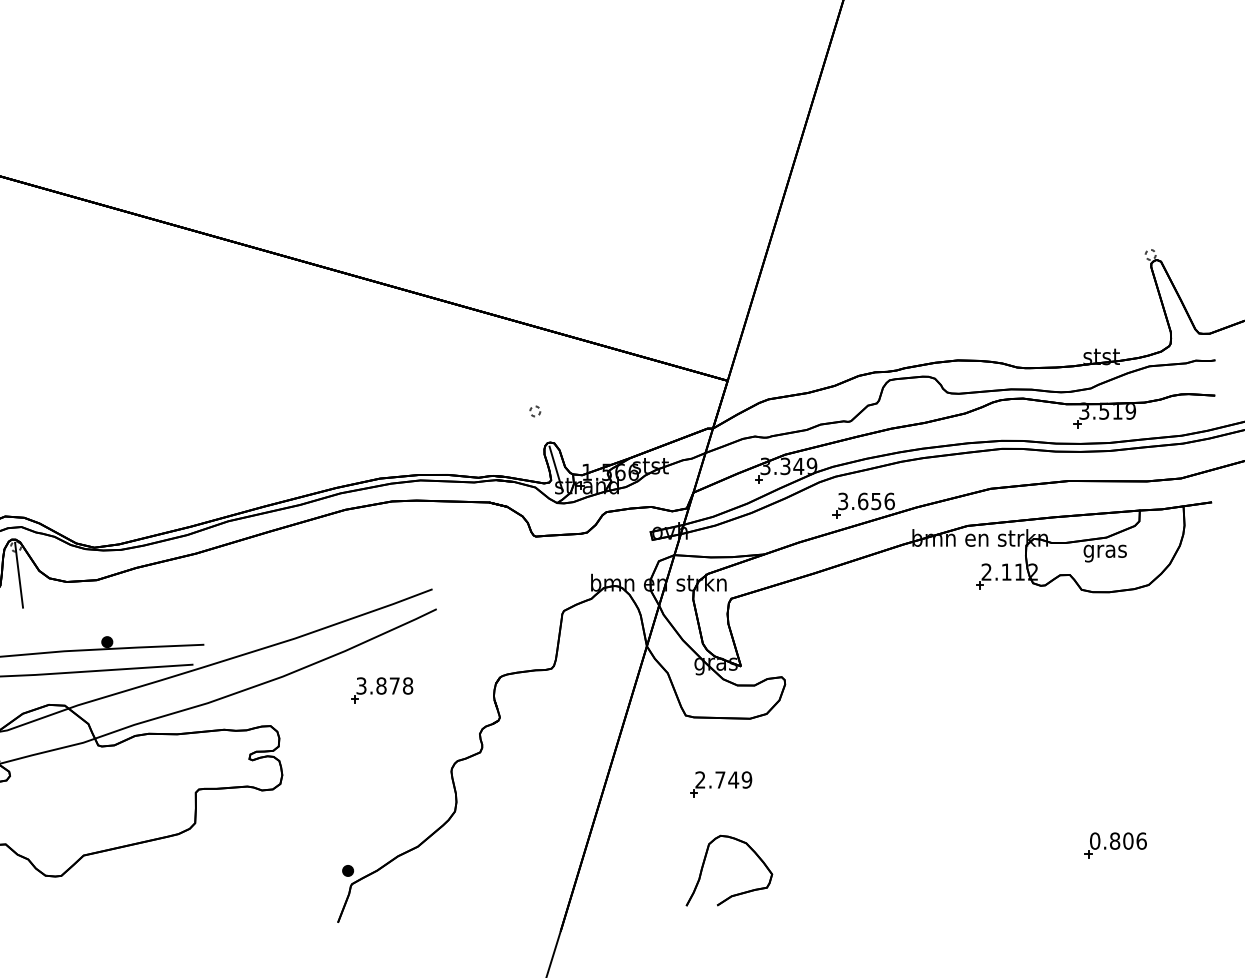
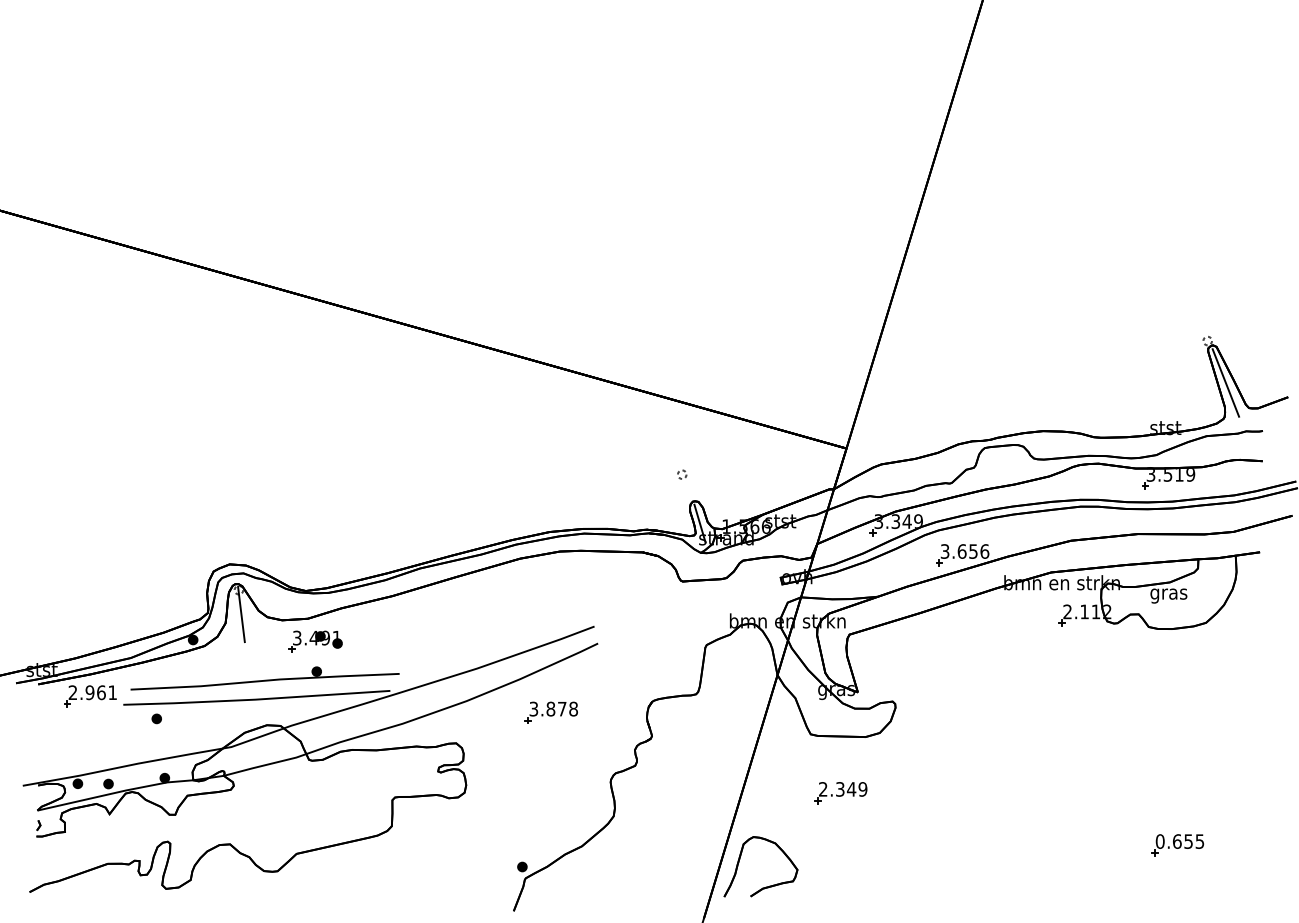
line: (1171, 303) -> (1225, 382), added
part: (105, 606) -> (315, 641), added
text: (720, 780) -> (840, 789), 2.749 -> 2.349
text: (1128, 841) -> (1188, 841), 0.806 -> 0.655
part: (735, 893) -> (766, 886), moved

